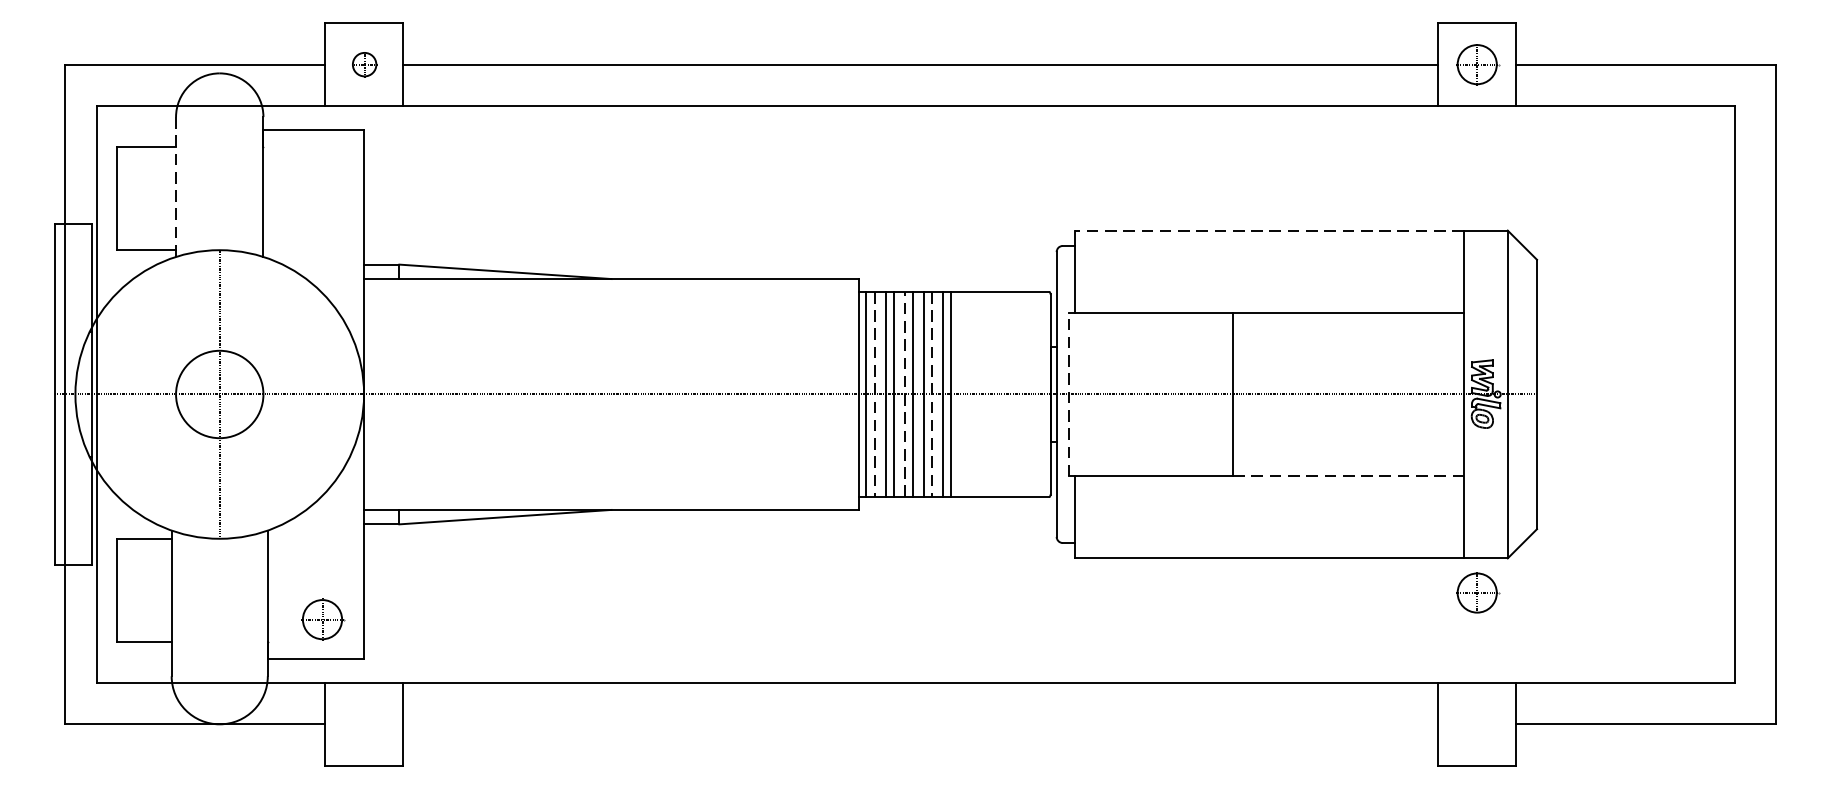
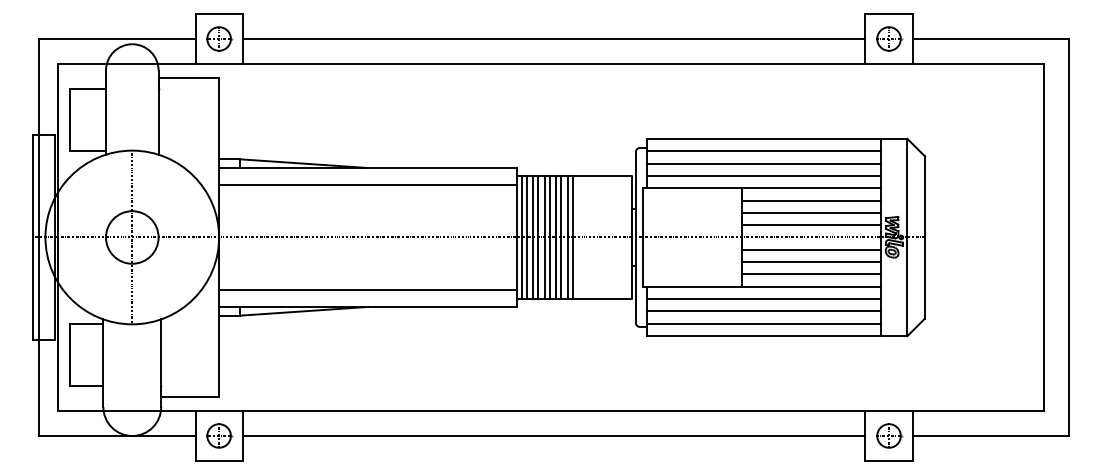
part: (364, 63) -> (219, 38), size x1.67
line: (176, 188) -> (106, 113), dashed -> solid
line: (1270, 229) -> (764, 138), dashed -> solid
line: (1270, 251) -> (764, 151), added
line: (1270, 271) -> (764, 163), added
line: (1270, 291) -> (764, 175), added
line: (610, 308) -> (367, 185), added
line: (1348, 333) -> (811, 200), added
line: (1348, 352) -> (811, 212), added
line: (1348, 374) -> (811, 225), added
line: (874, 394) -> (526, 237), dashed -> solid
line: (904, 394) -> (544, 237), dashed -> solid
line: (932, 394) -> (561, 237), dashed -> solid
line: (1069, 394) -> (643, 237), dashed -> solid
line: (1348, 414) -> (811, 249), added
line: (1348, 436) -> (811, 262), added
line: (1348, 455) -> (811, 274), added
line: (1350, 475) -> (812, 286), dashed -> solid
line: (610, 480) -> (367, 289), added
line: (1270, 497) -> (764, 299), added
line: (1270, 517) -> (764, 311), added
line: (1270, 537) -> (764, 323), added
part: (1477, 592) -> (889, 435), moved
part: (323, 618) -> (219, 435), moved
line: (919, 723) -> (553, 435), added

